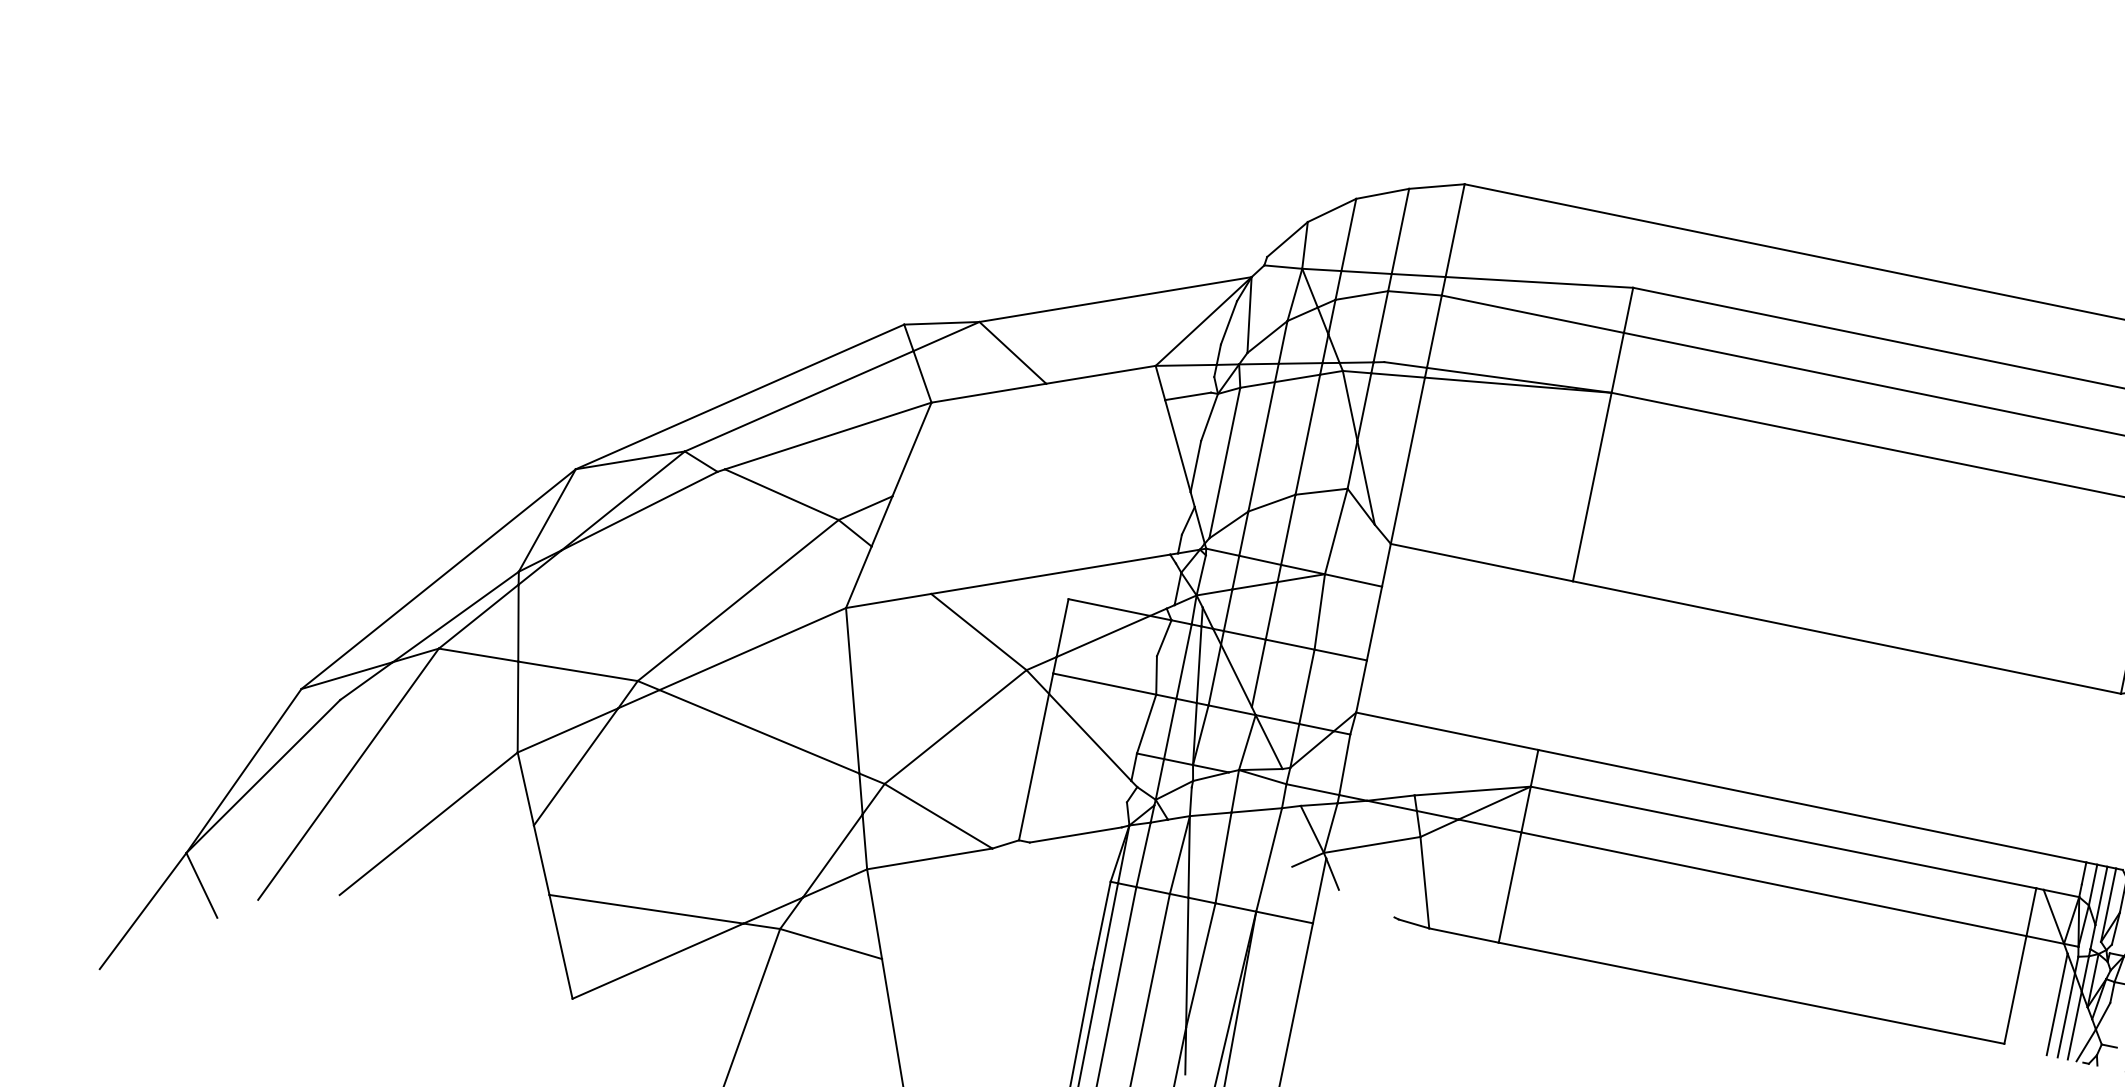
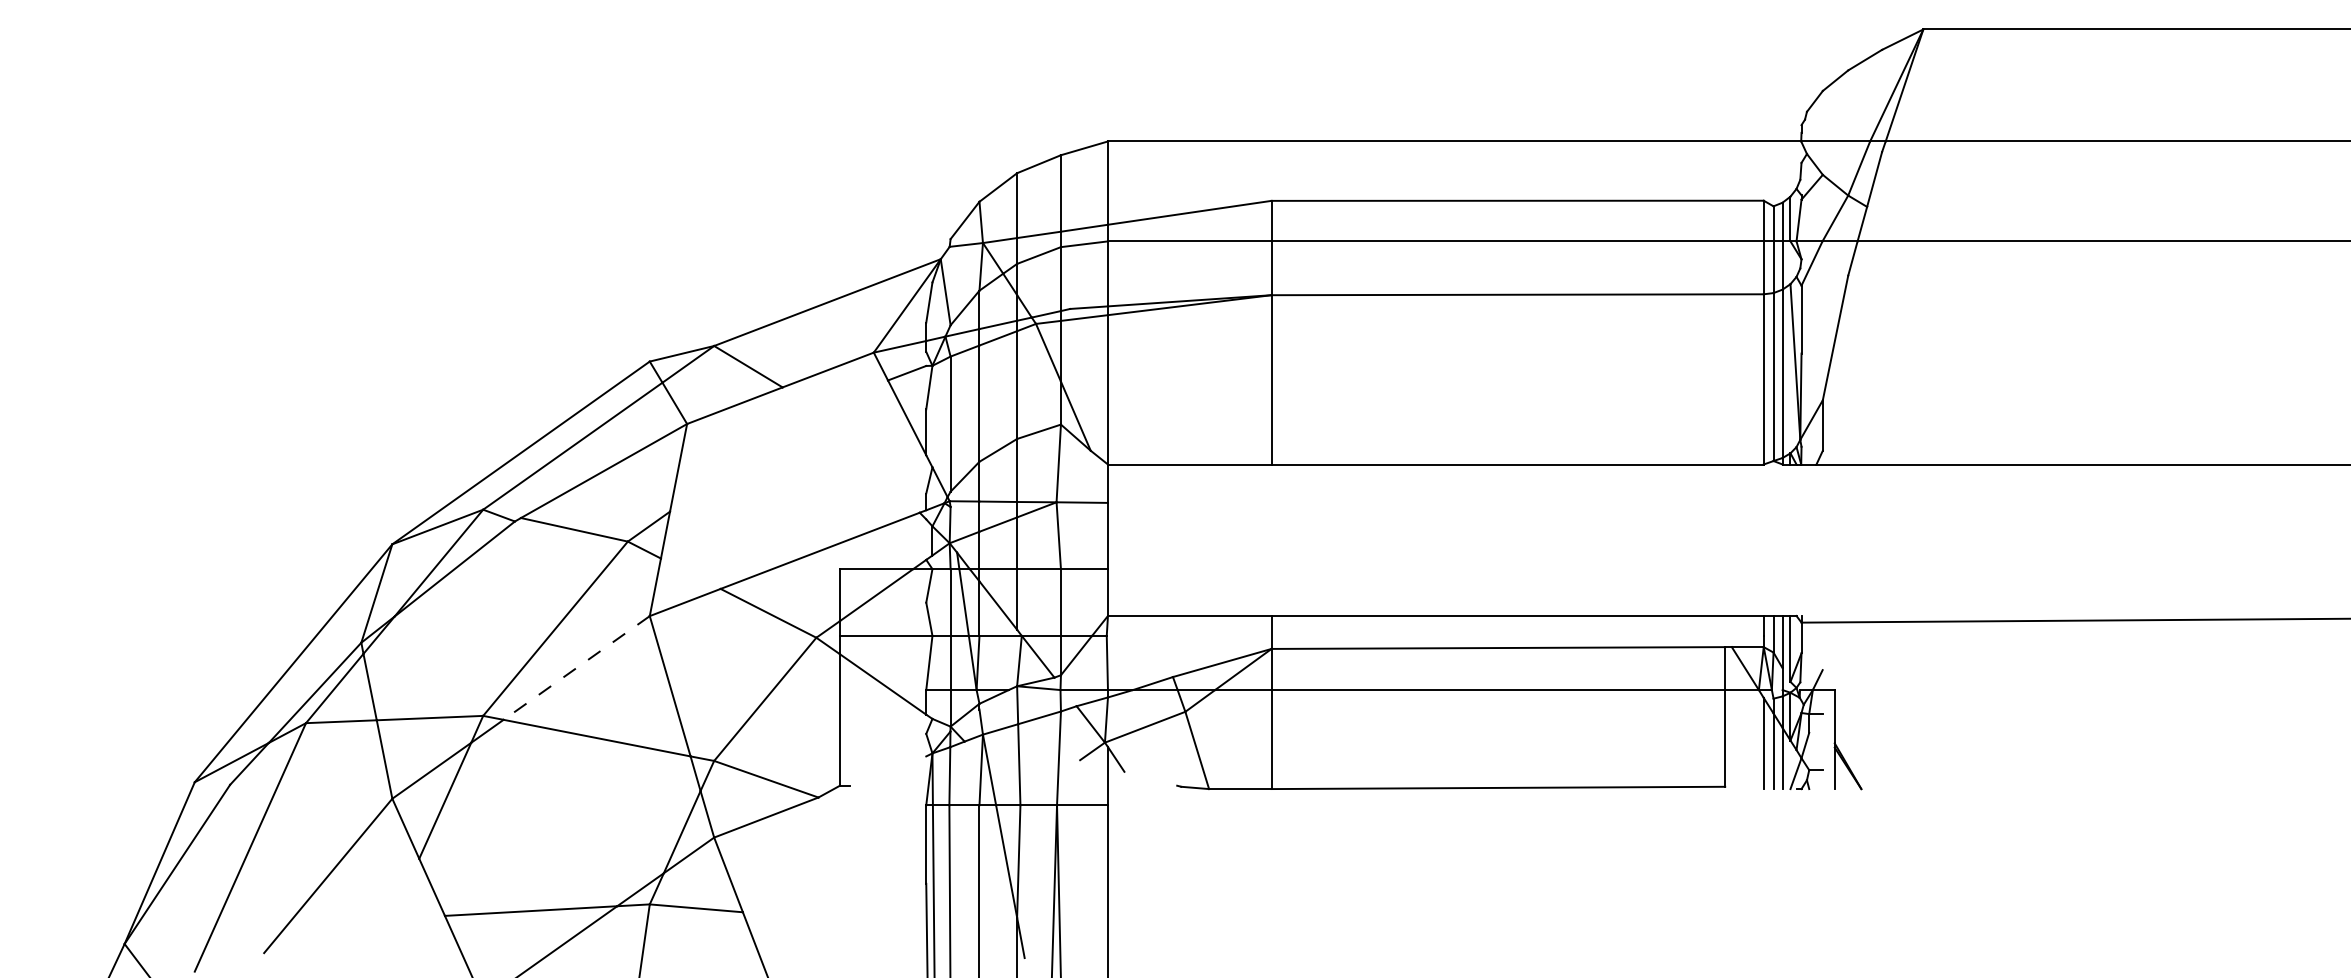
line: (752, 648) -> (576, 667), solid -> dashed
line: (1075, 834) -> (887, 770), removed

